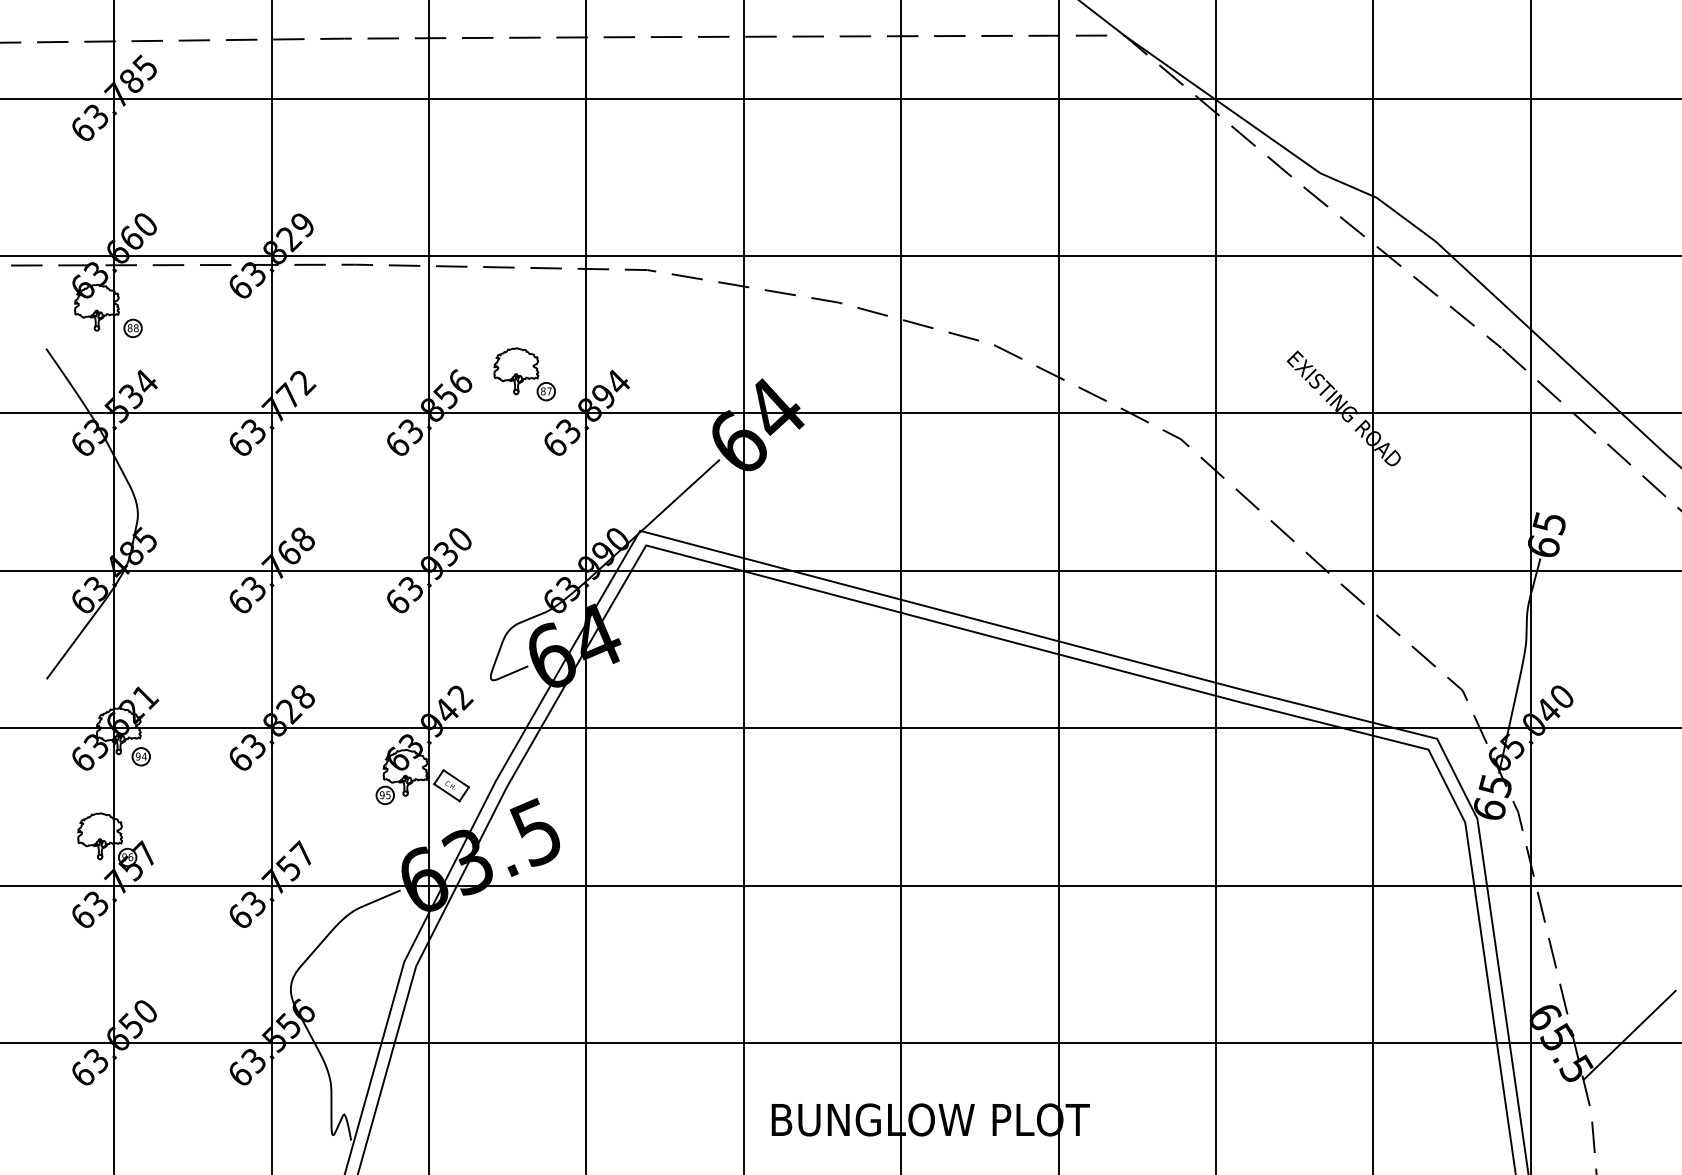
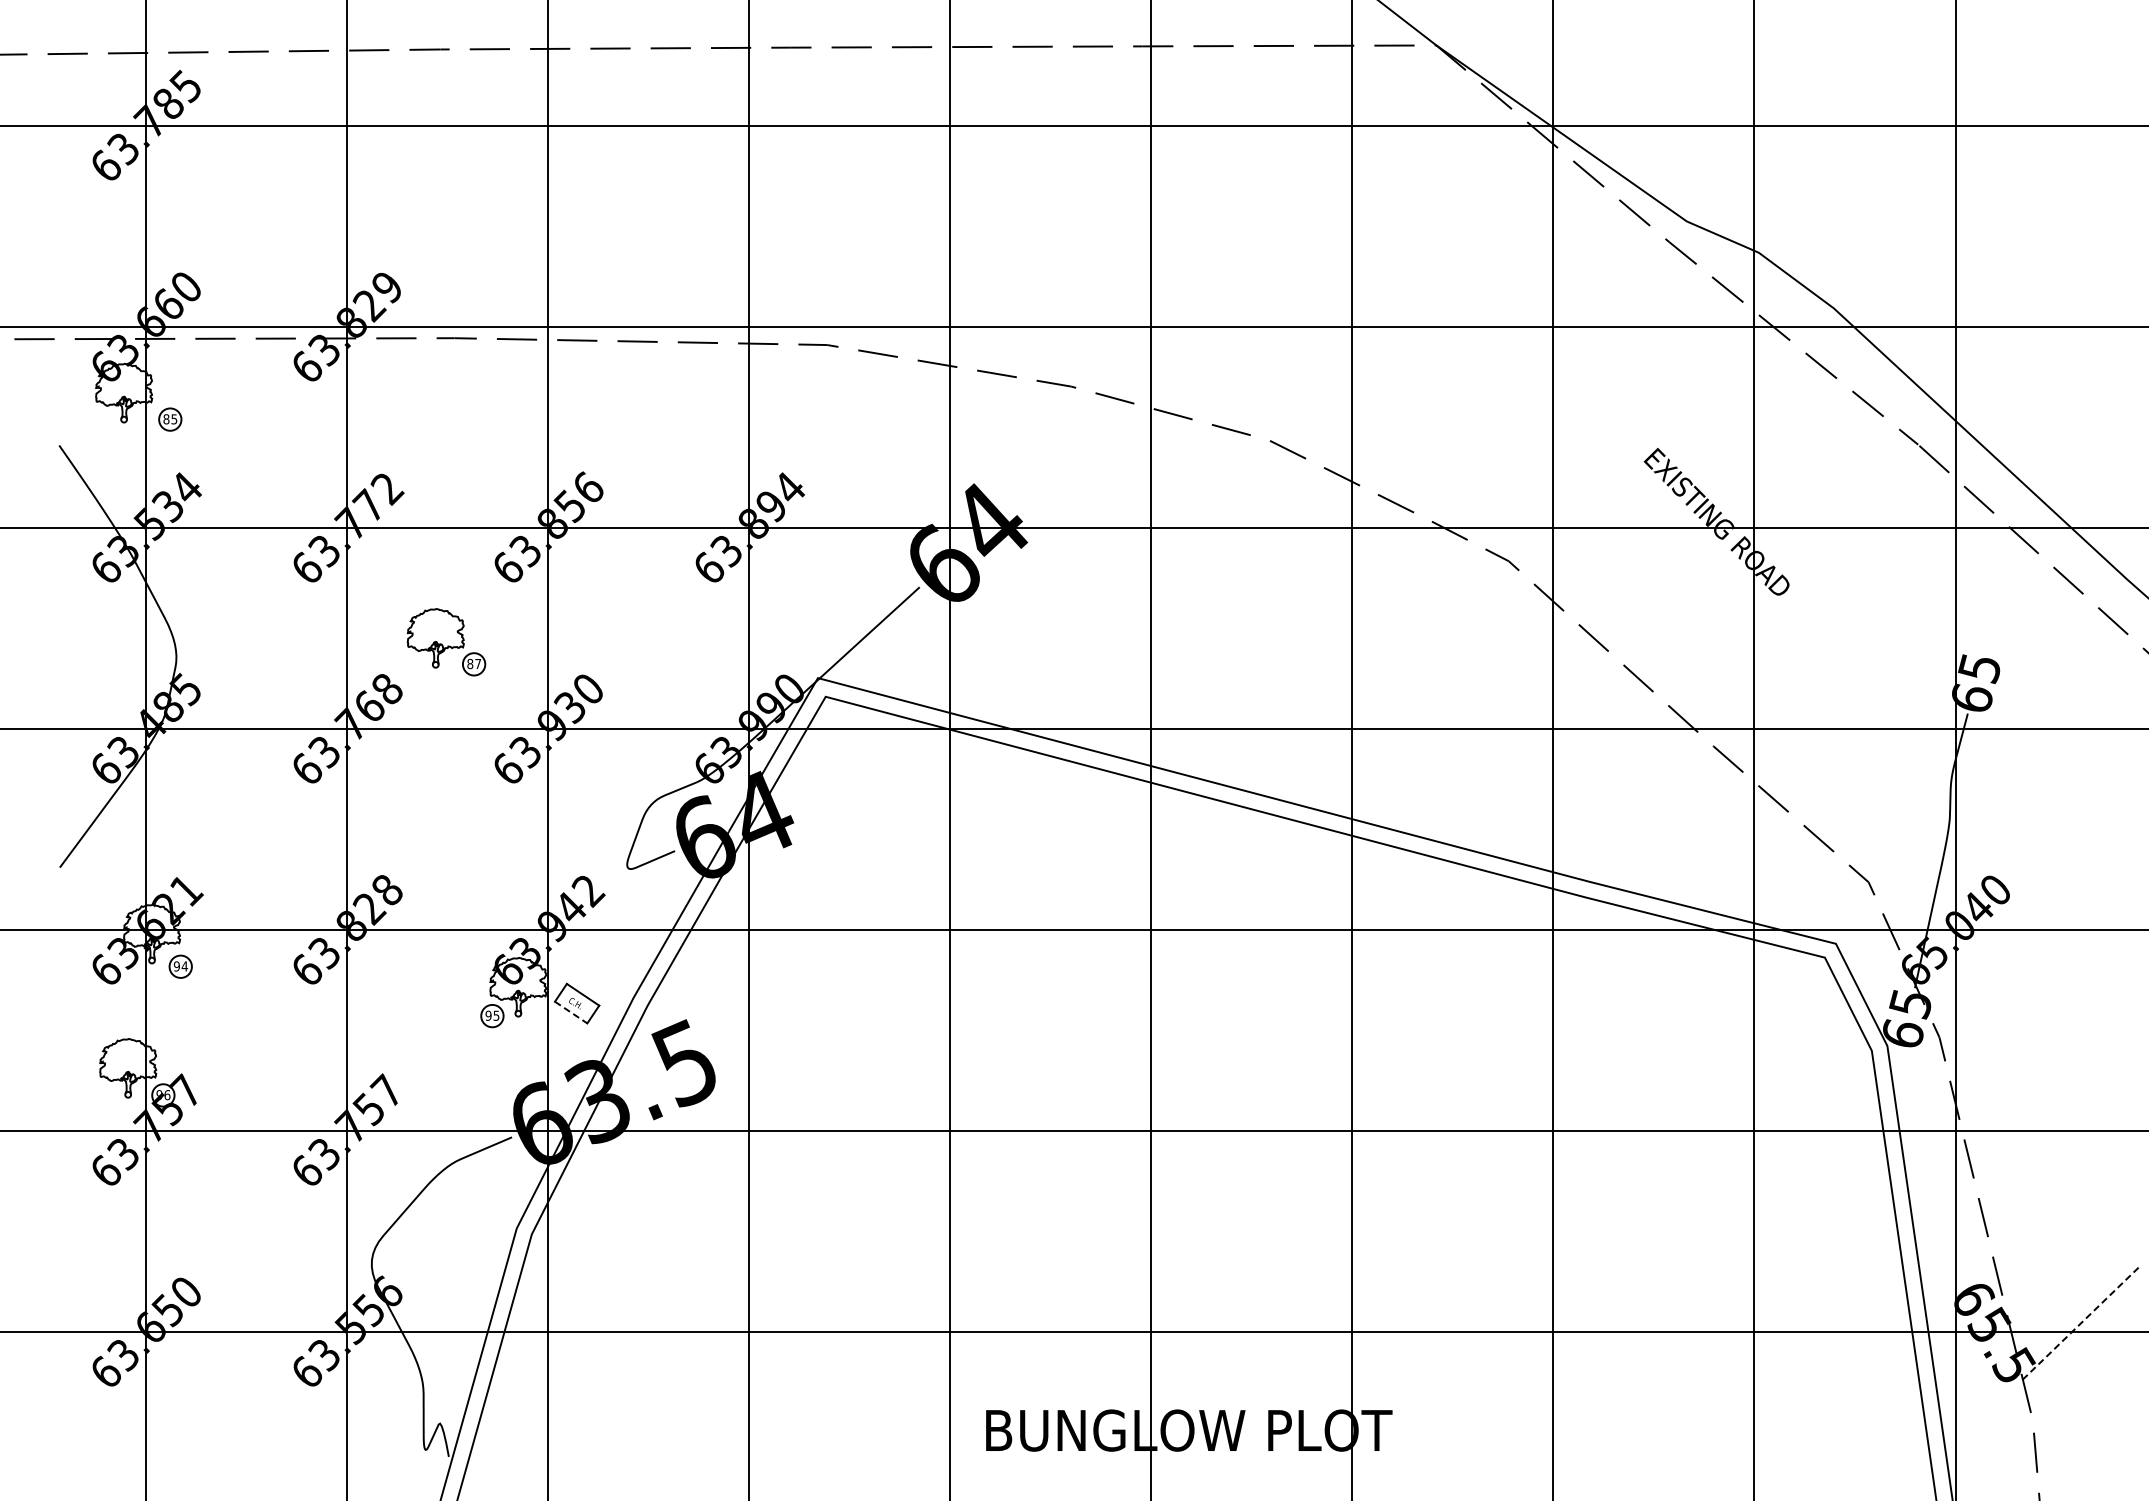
text: (136, 328) -> (174, 419), 88 -> 85
part: (524, 374) -> (446, 642), moved
line: (447, 792) -> (571, 1012), solid -> dashed
line: (1630, 1034) -> (2082, 1321), solid -> dashed

